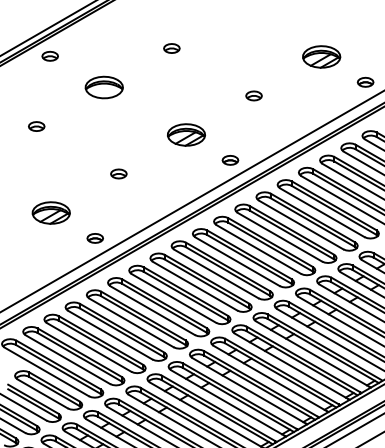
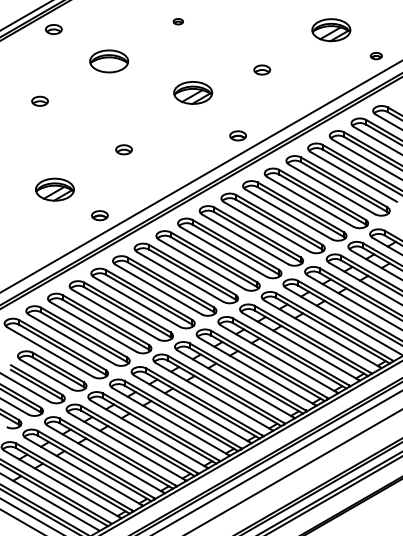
part: (172, 48) -> (178, 21), size x0.6
part: (365, 81) -> (376, 55), size x0.7
part: (186, 134) -> (193, 92), moved

